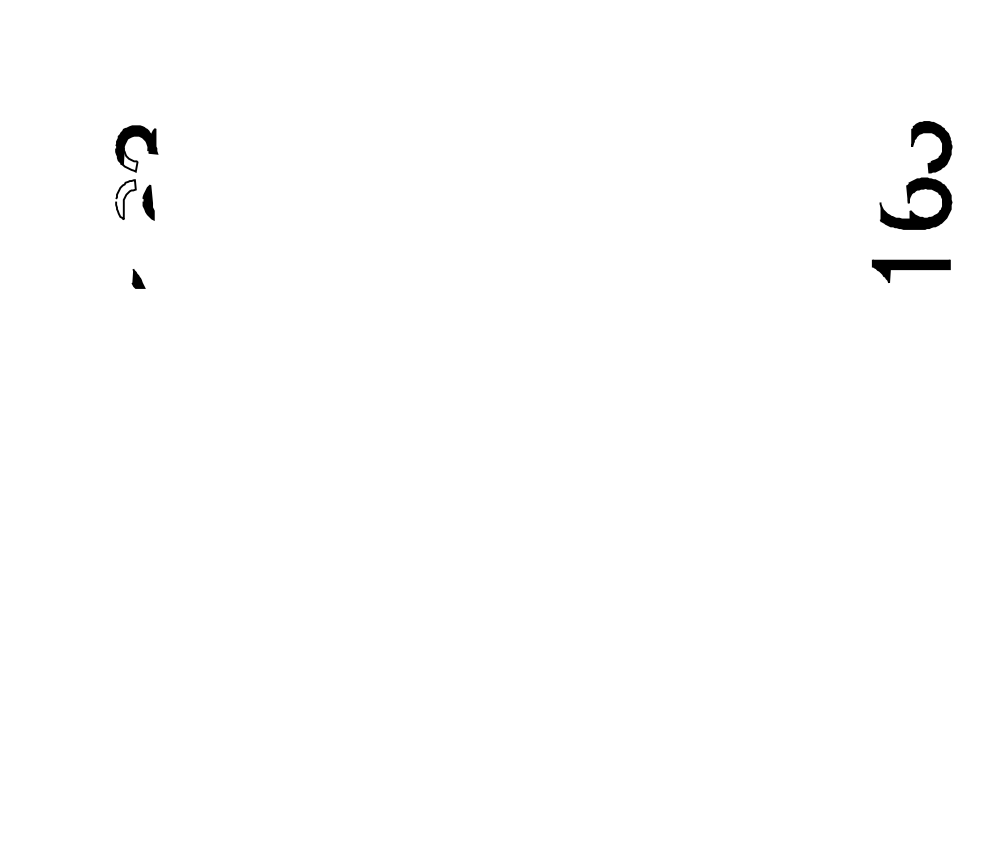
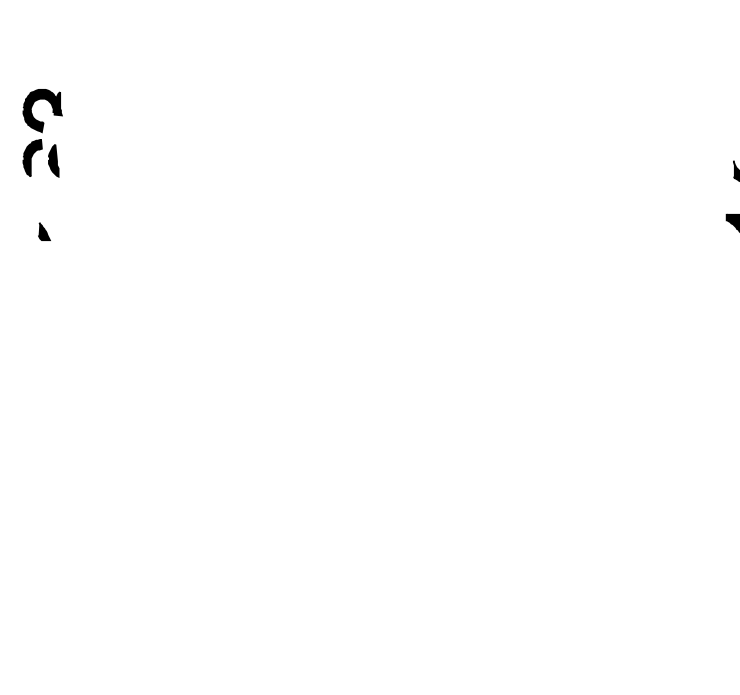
fill: (129, 159) -> (35, 120), added
fill: (125, 199) -> (32, 157), added

